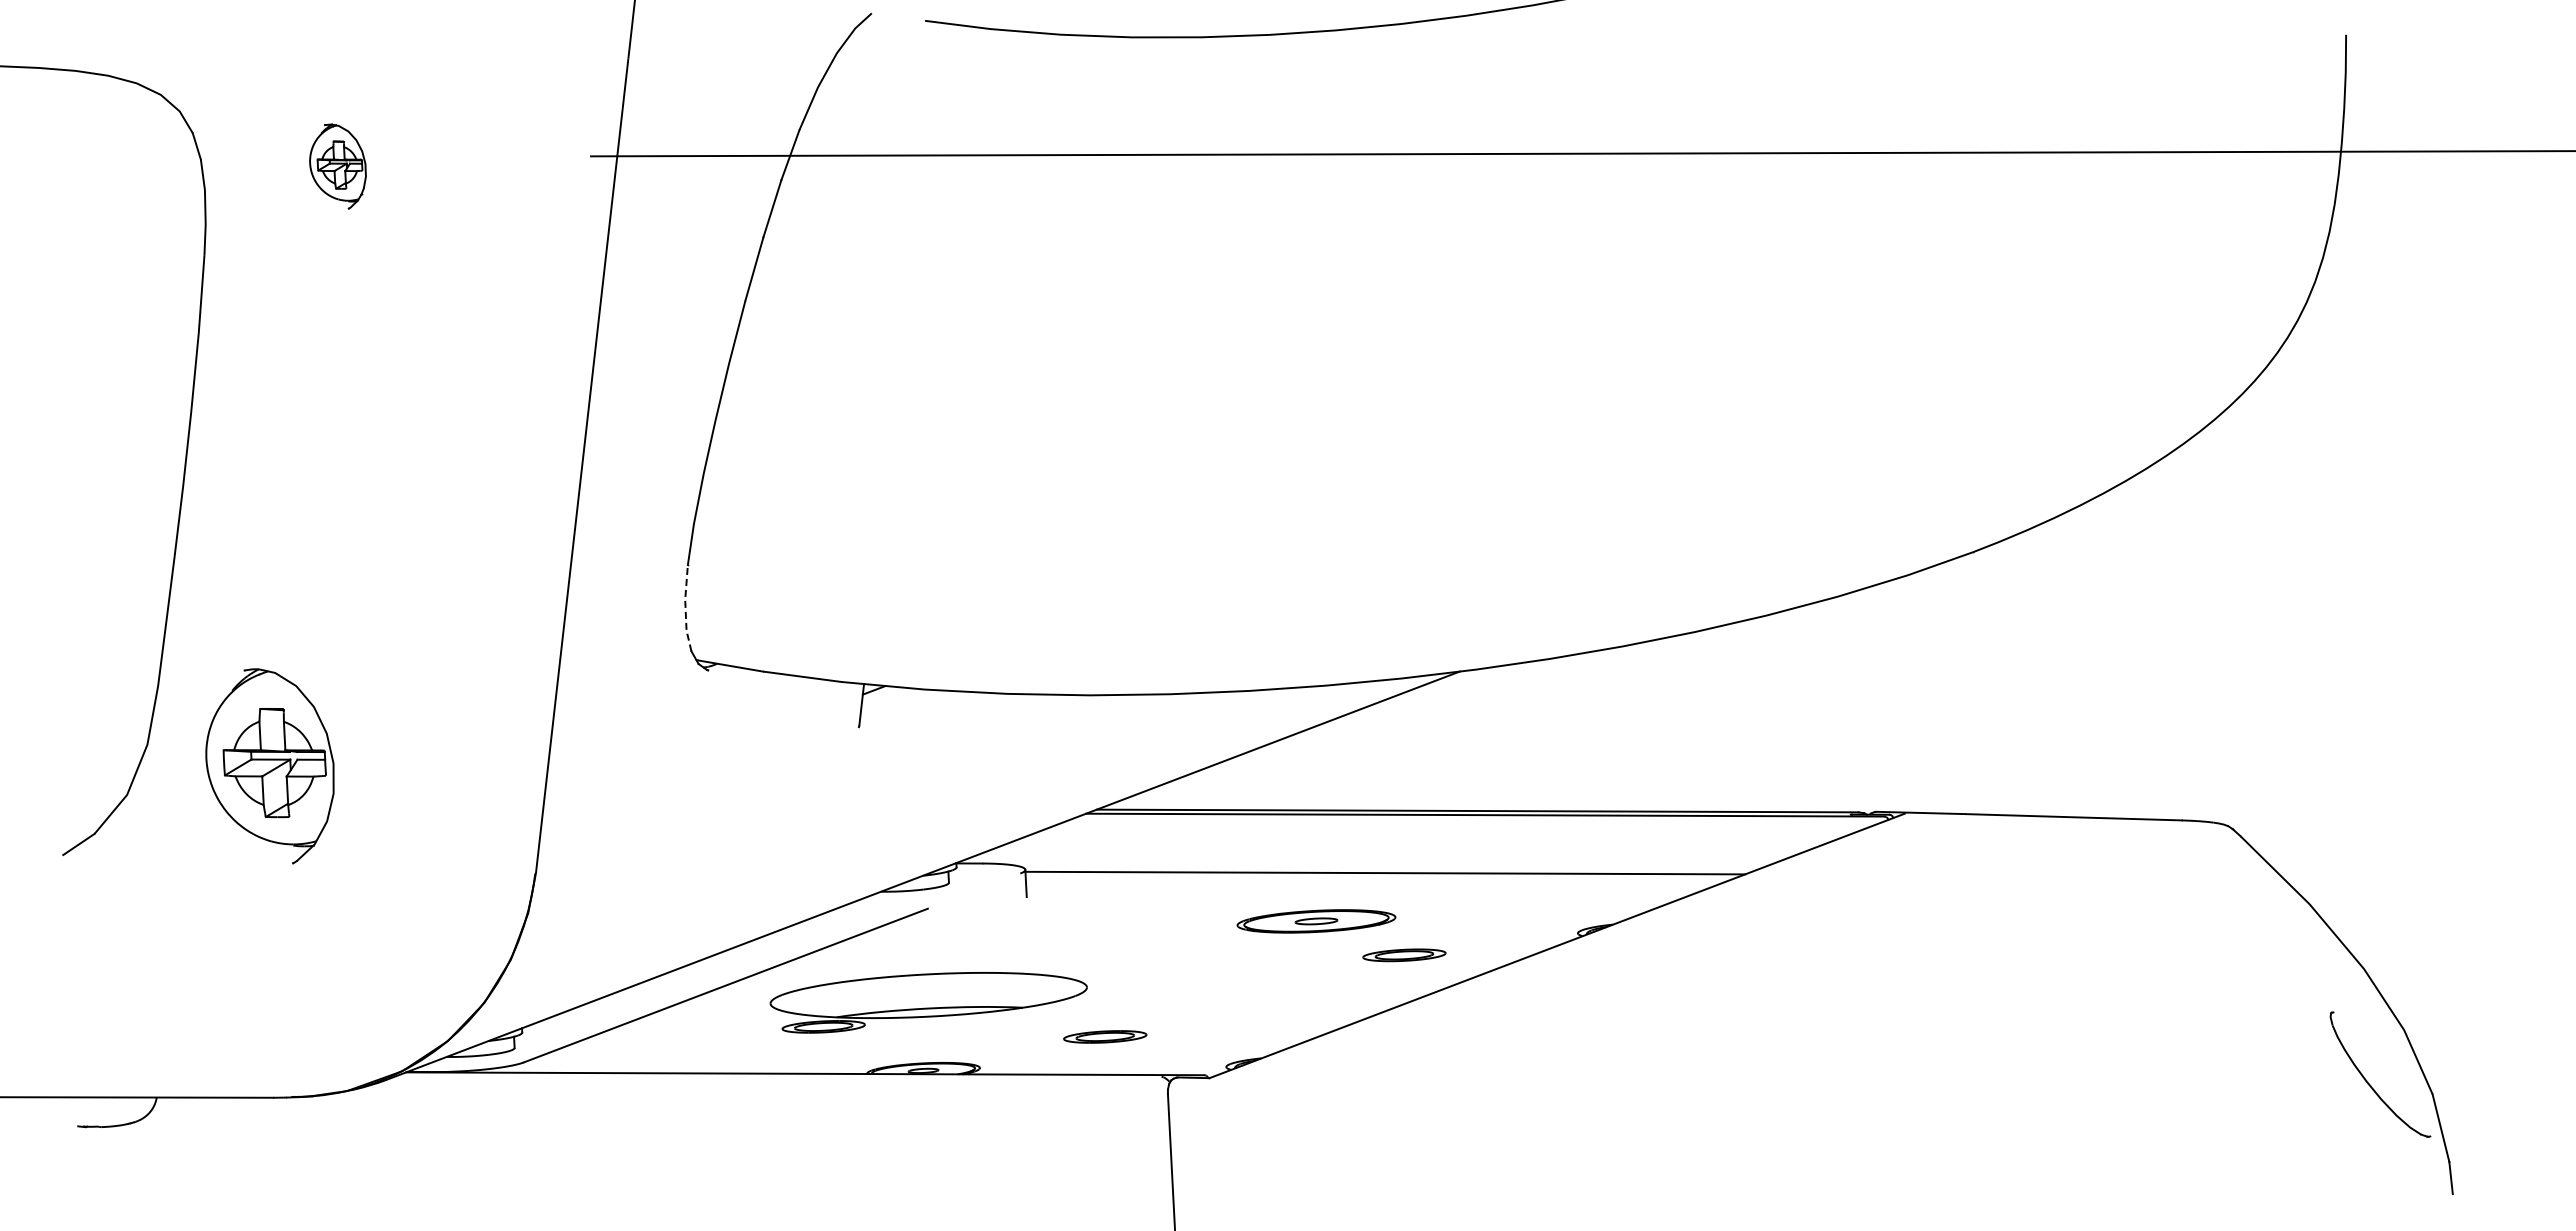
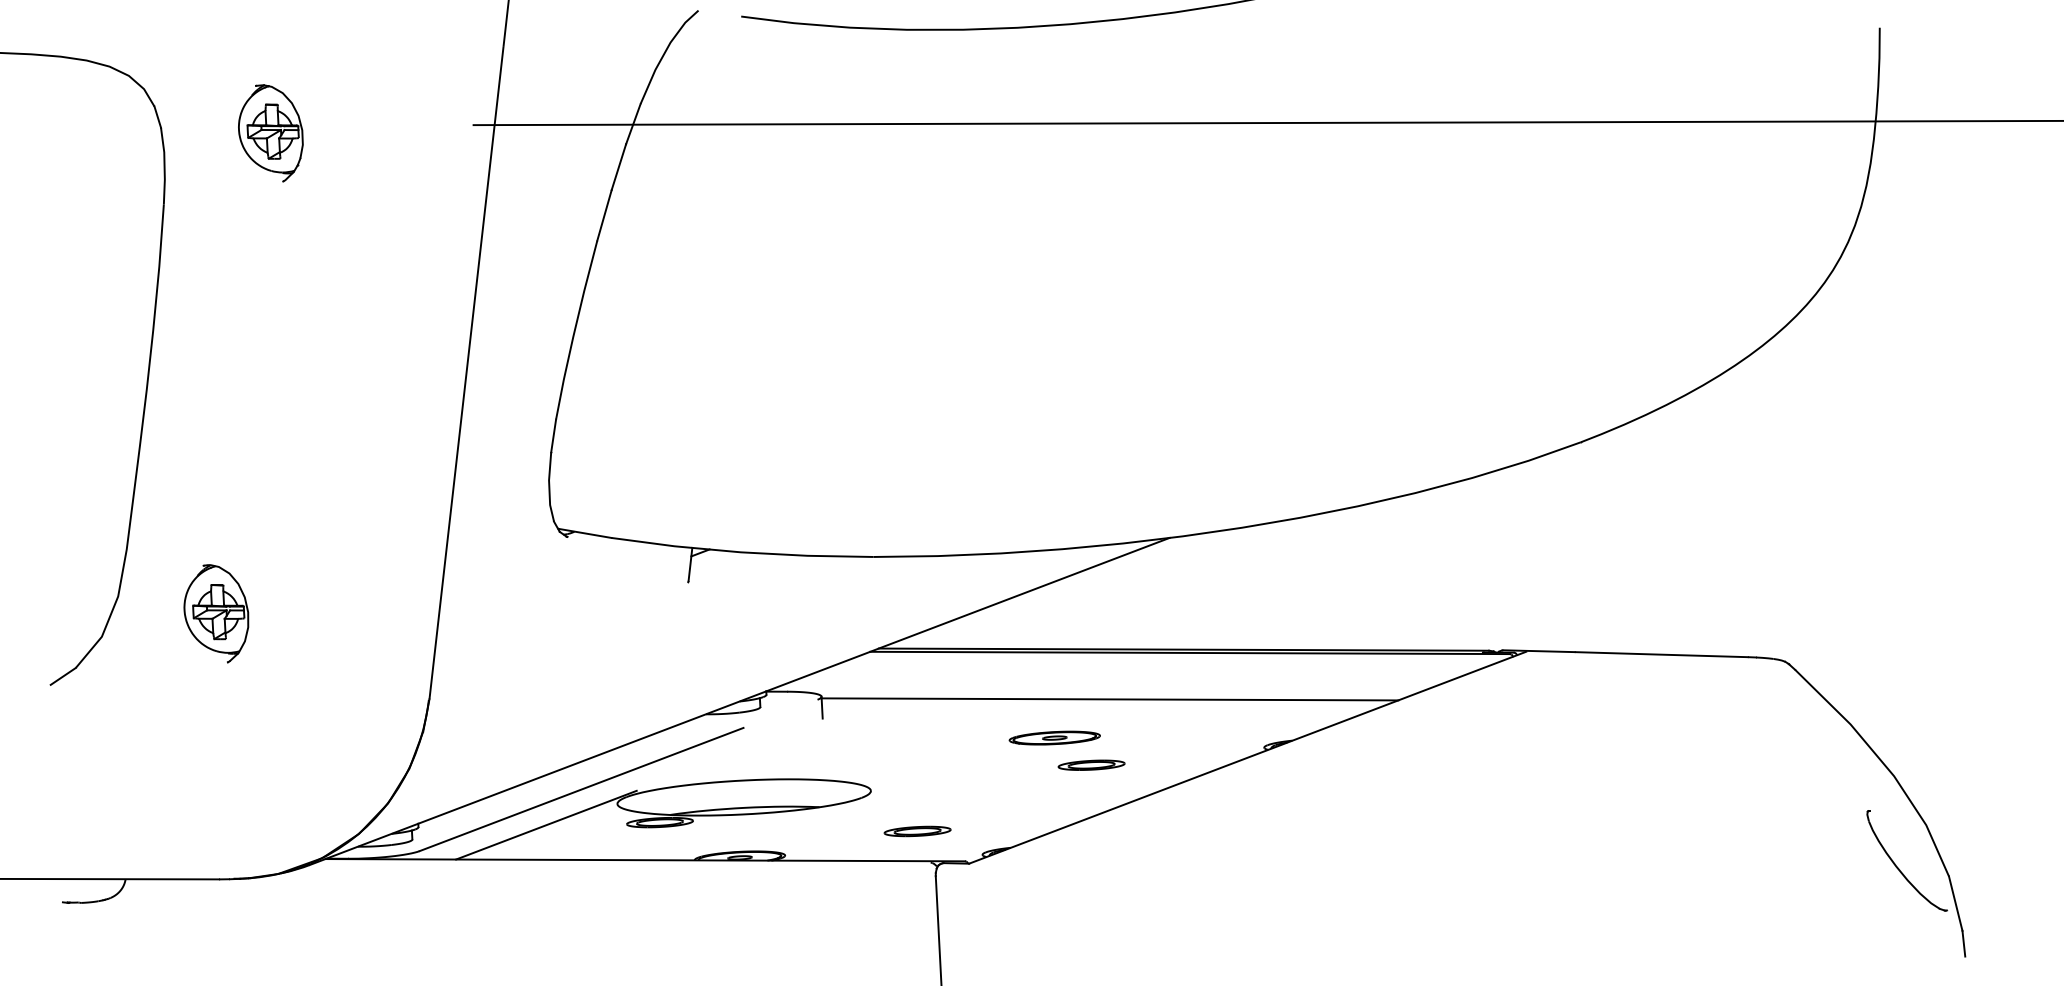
part: (337, 166) -> (270, 133), size x1.43
line: (685, 608) -> (549, 487), dashed -> solid
part: (269, 765) -> (215, 613), size x0.62
part: (1316, 921) -> (1054, 738), size x0.71
part: (1404, 955) -> (1091, 765), moved
line: (681, 1029) -> (546, 824), added
part: (1105, 1036) -> (917, 831), moved

